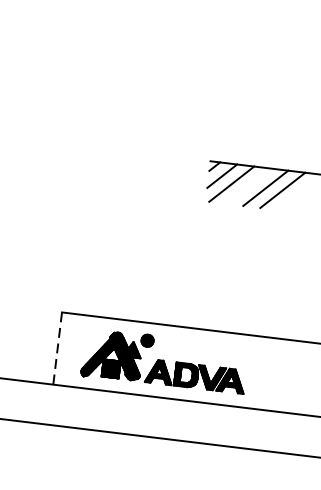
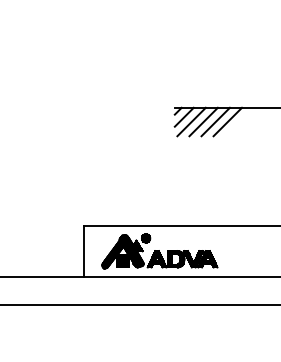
line: (248, 185) -> (203, 121), added
line: (56, 348) -> (83, 251), dashed -> solid

